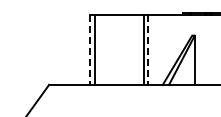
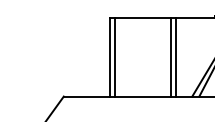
line: (90, 50) -> (110, 57), dashed -> solid
line: (148, 50) -> (176, 57), dashed -> solid

